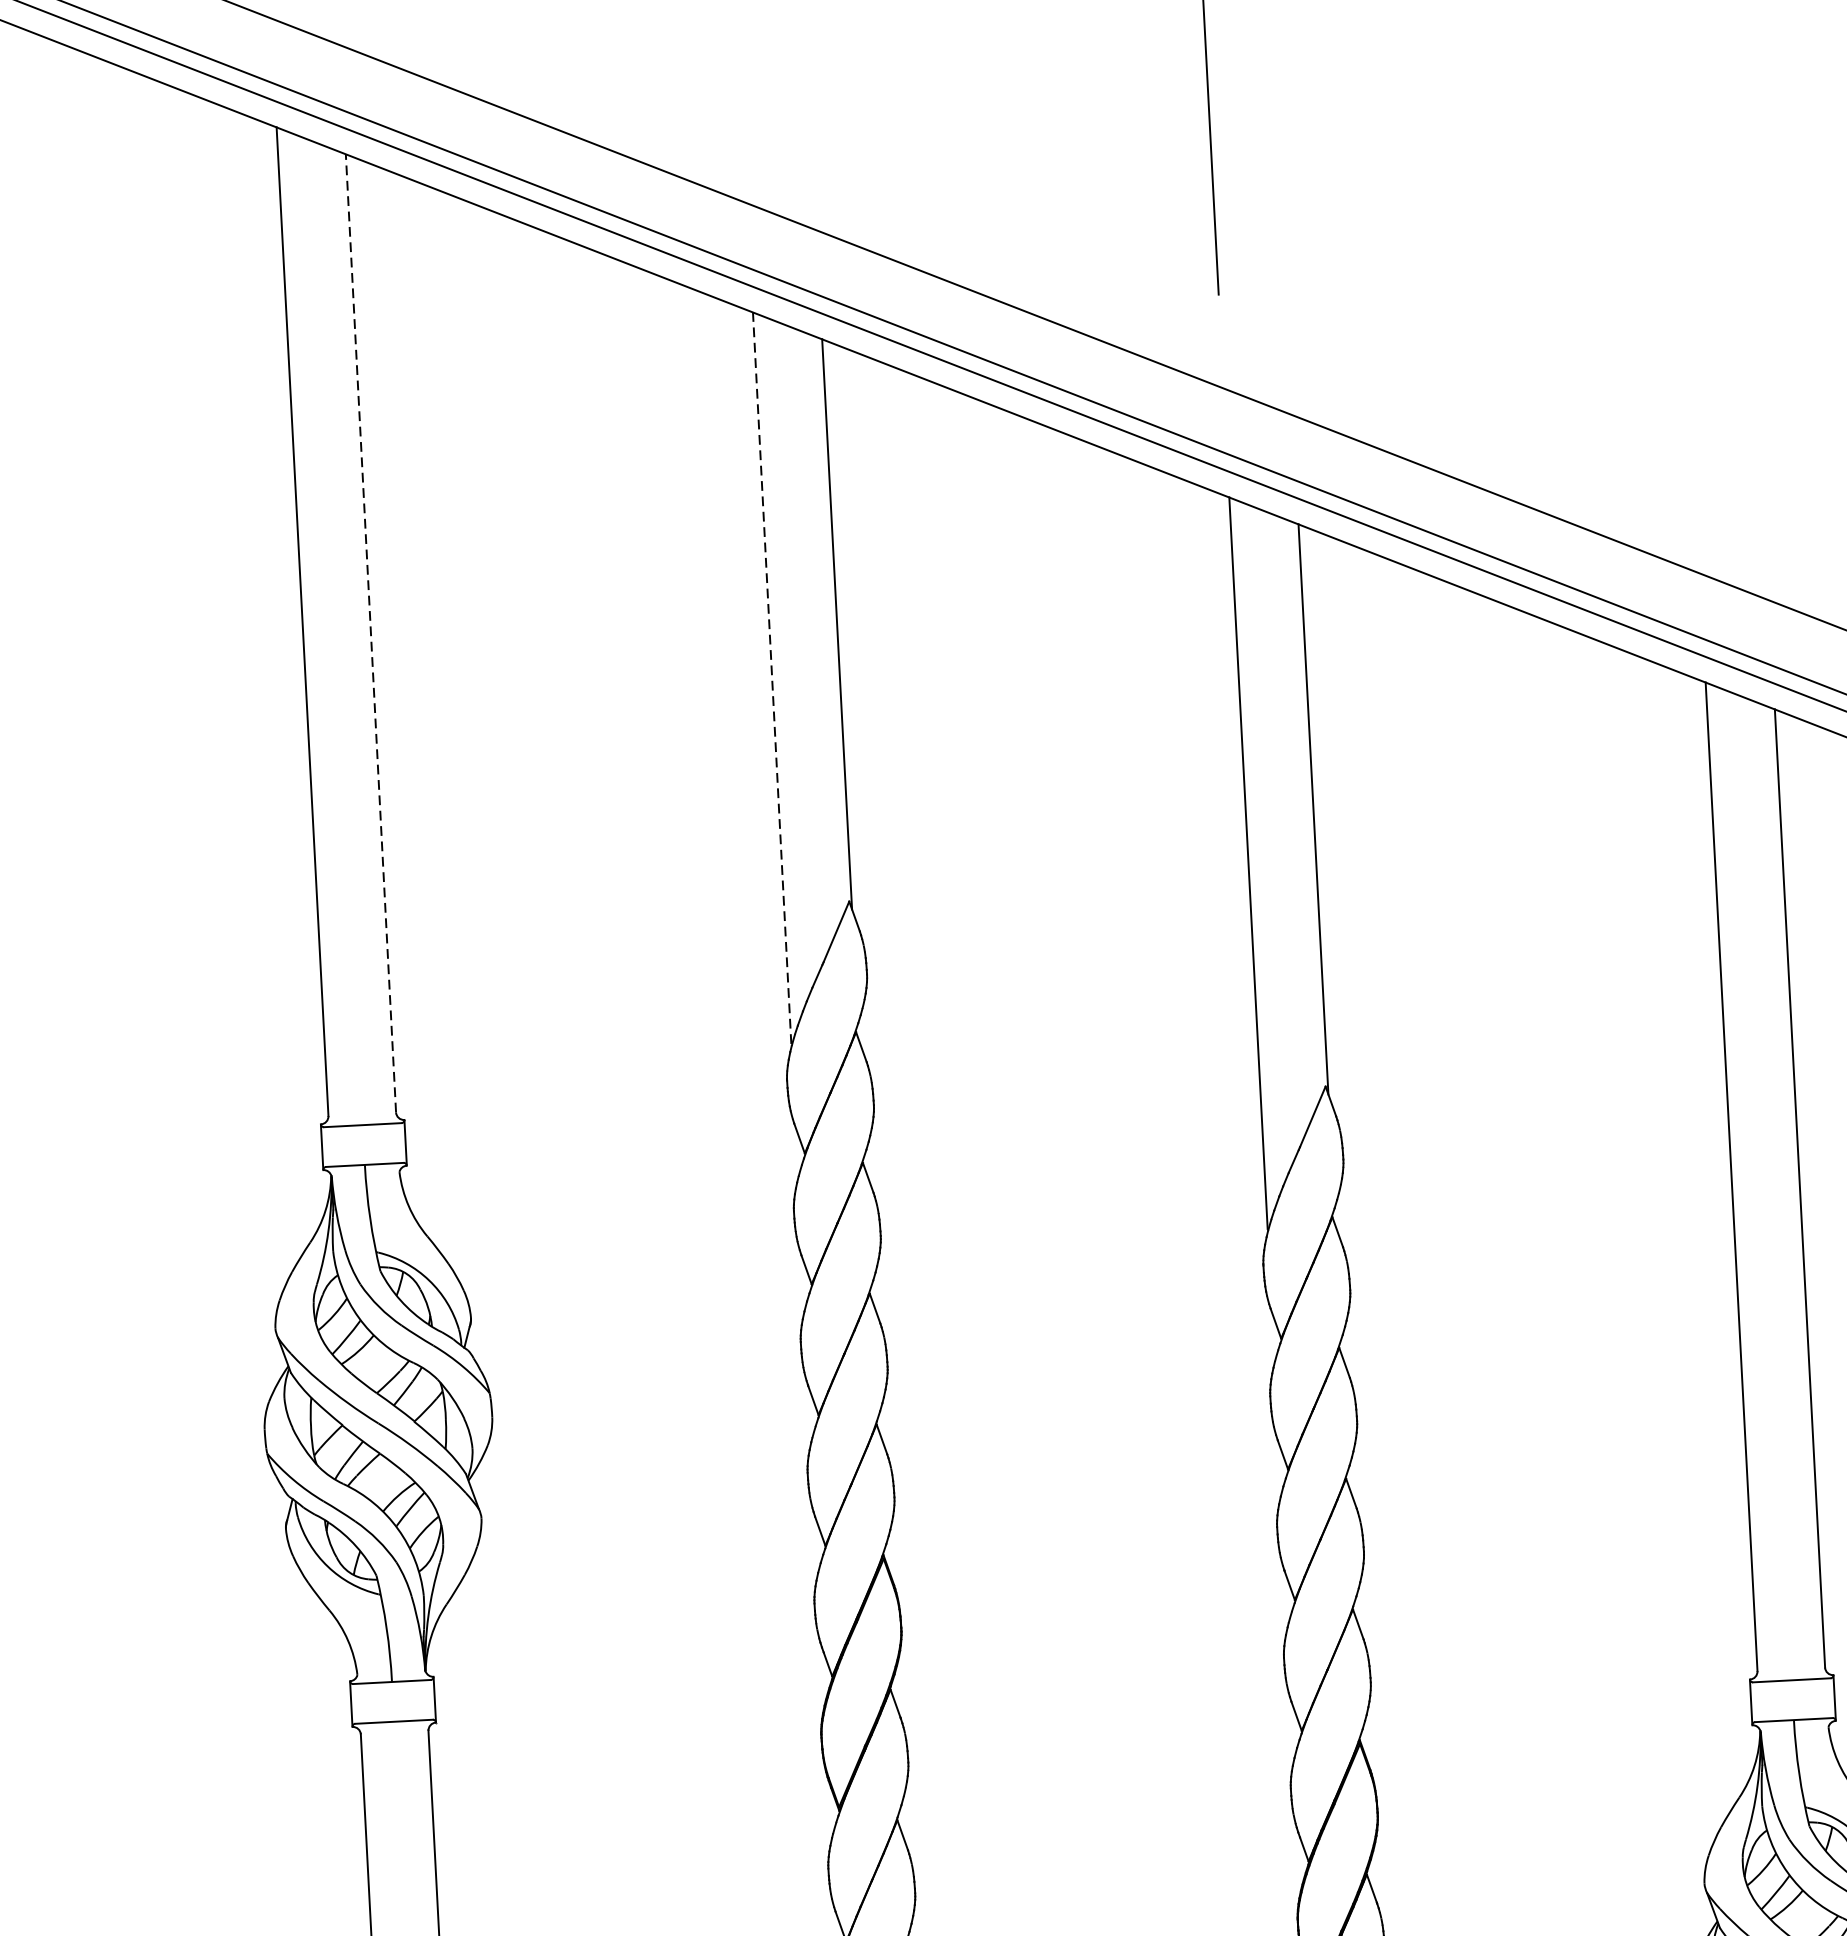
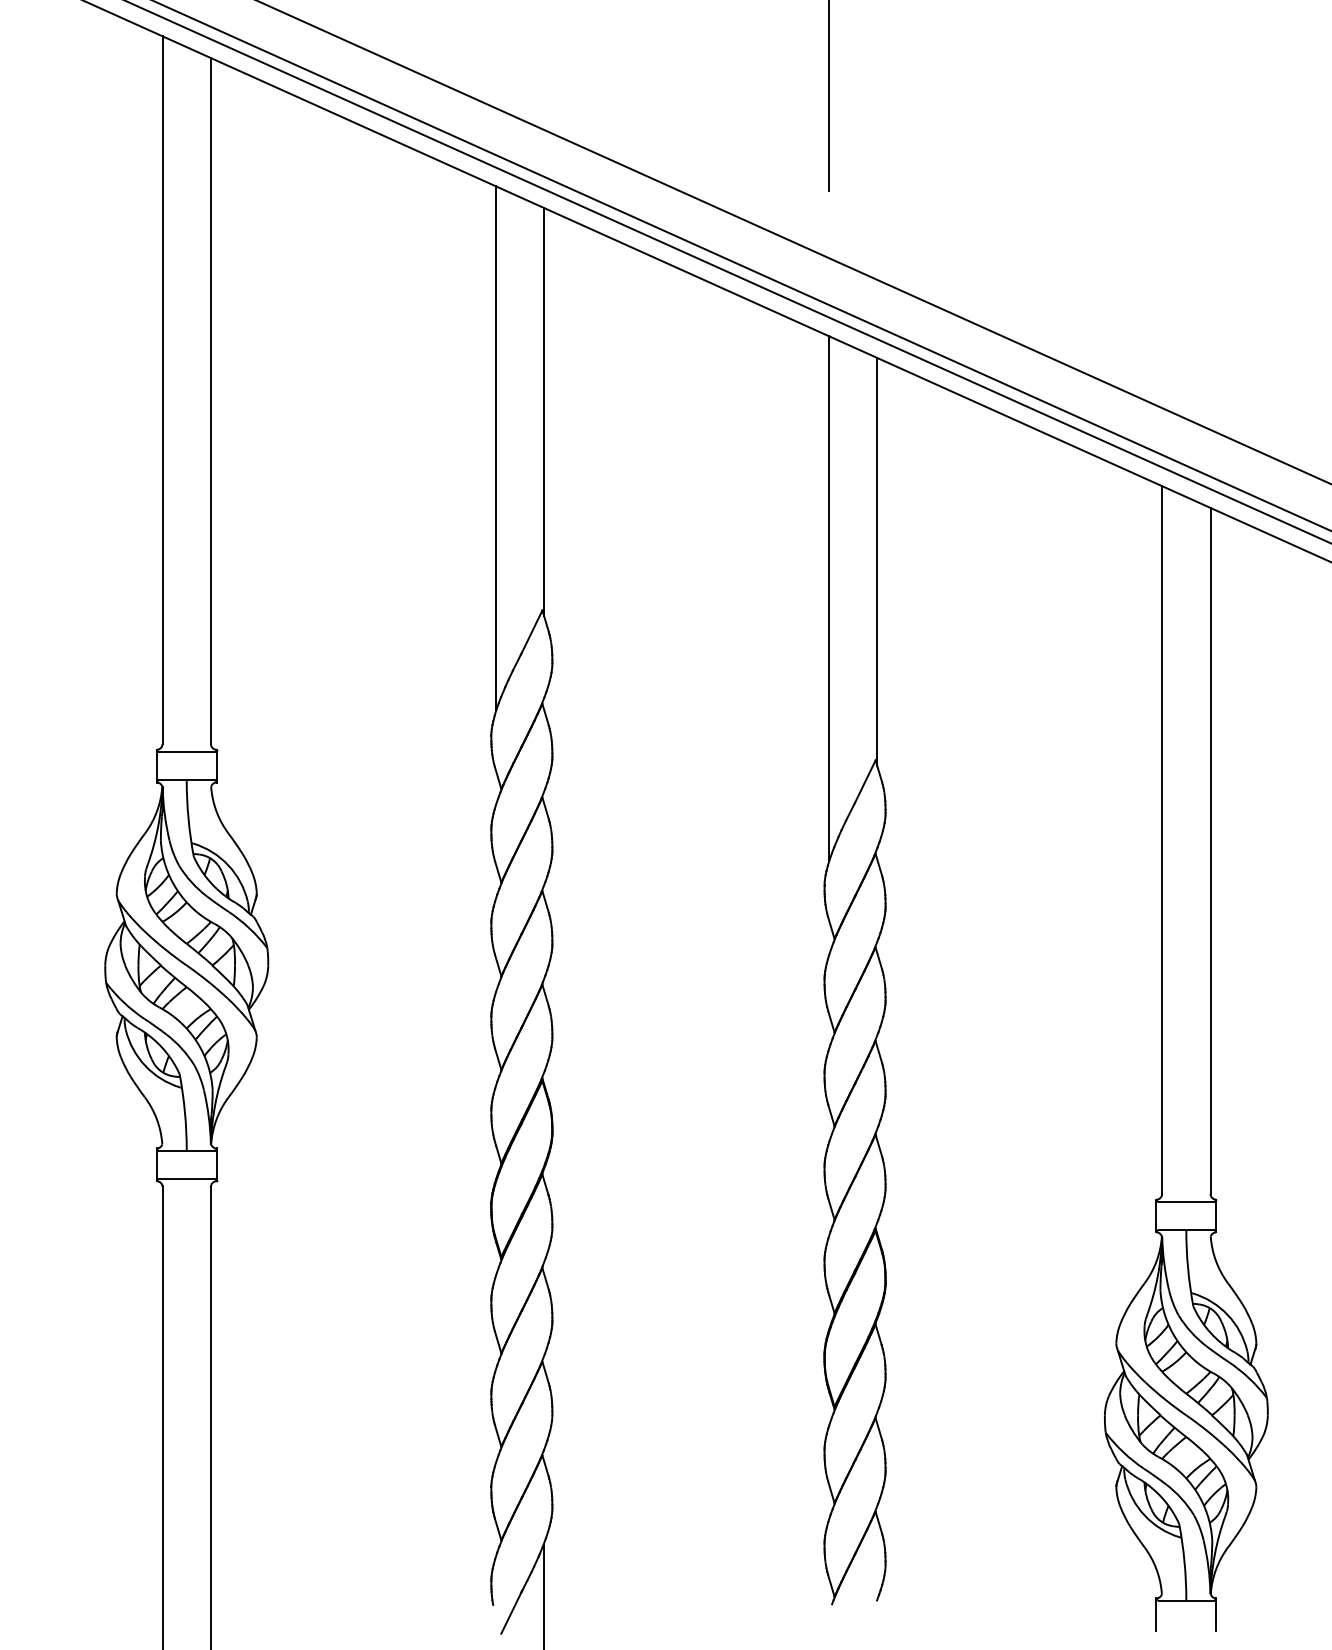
line: (370, 632) -> (210, 400), dashed -> solid
line: (771, 678) -> (495, 448), dashed -> solid

